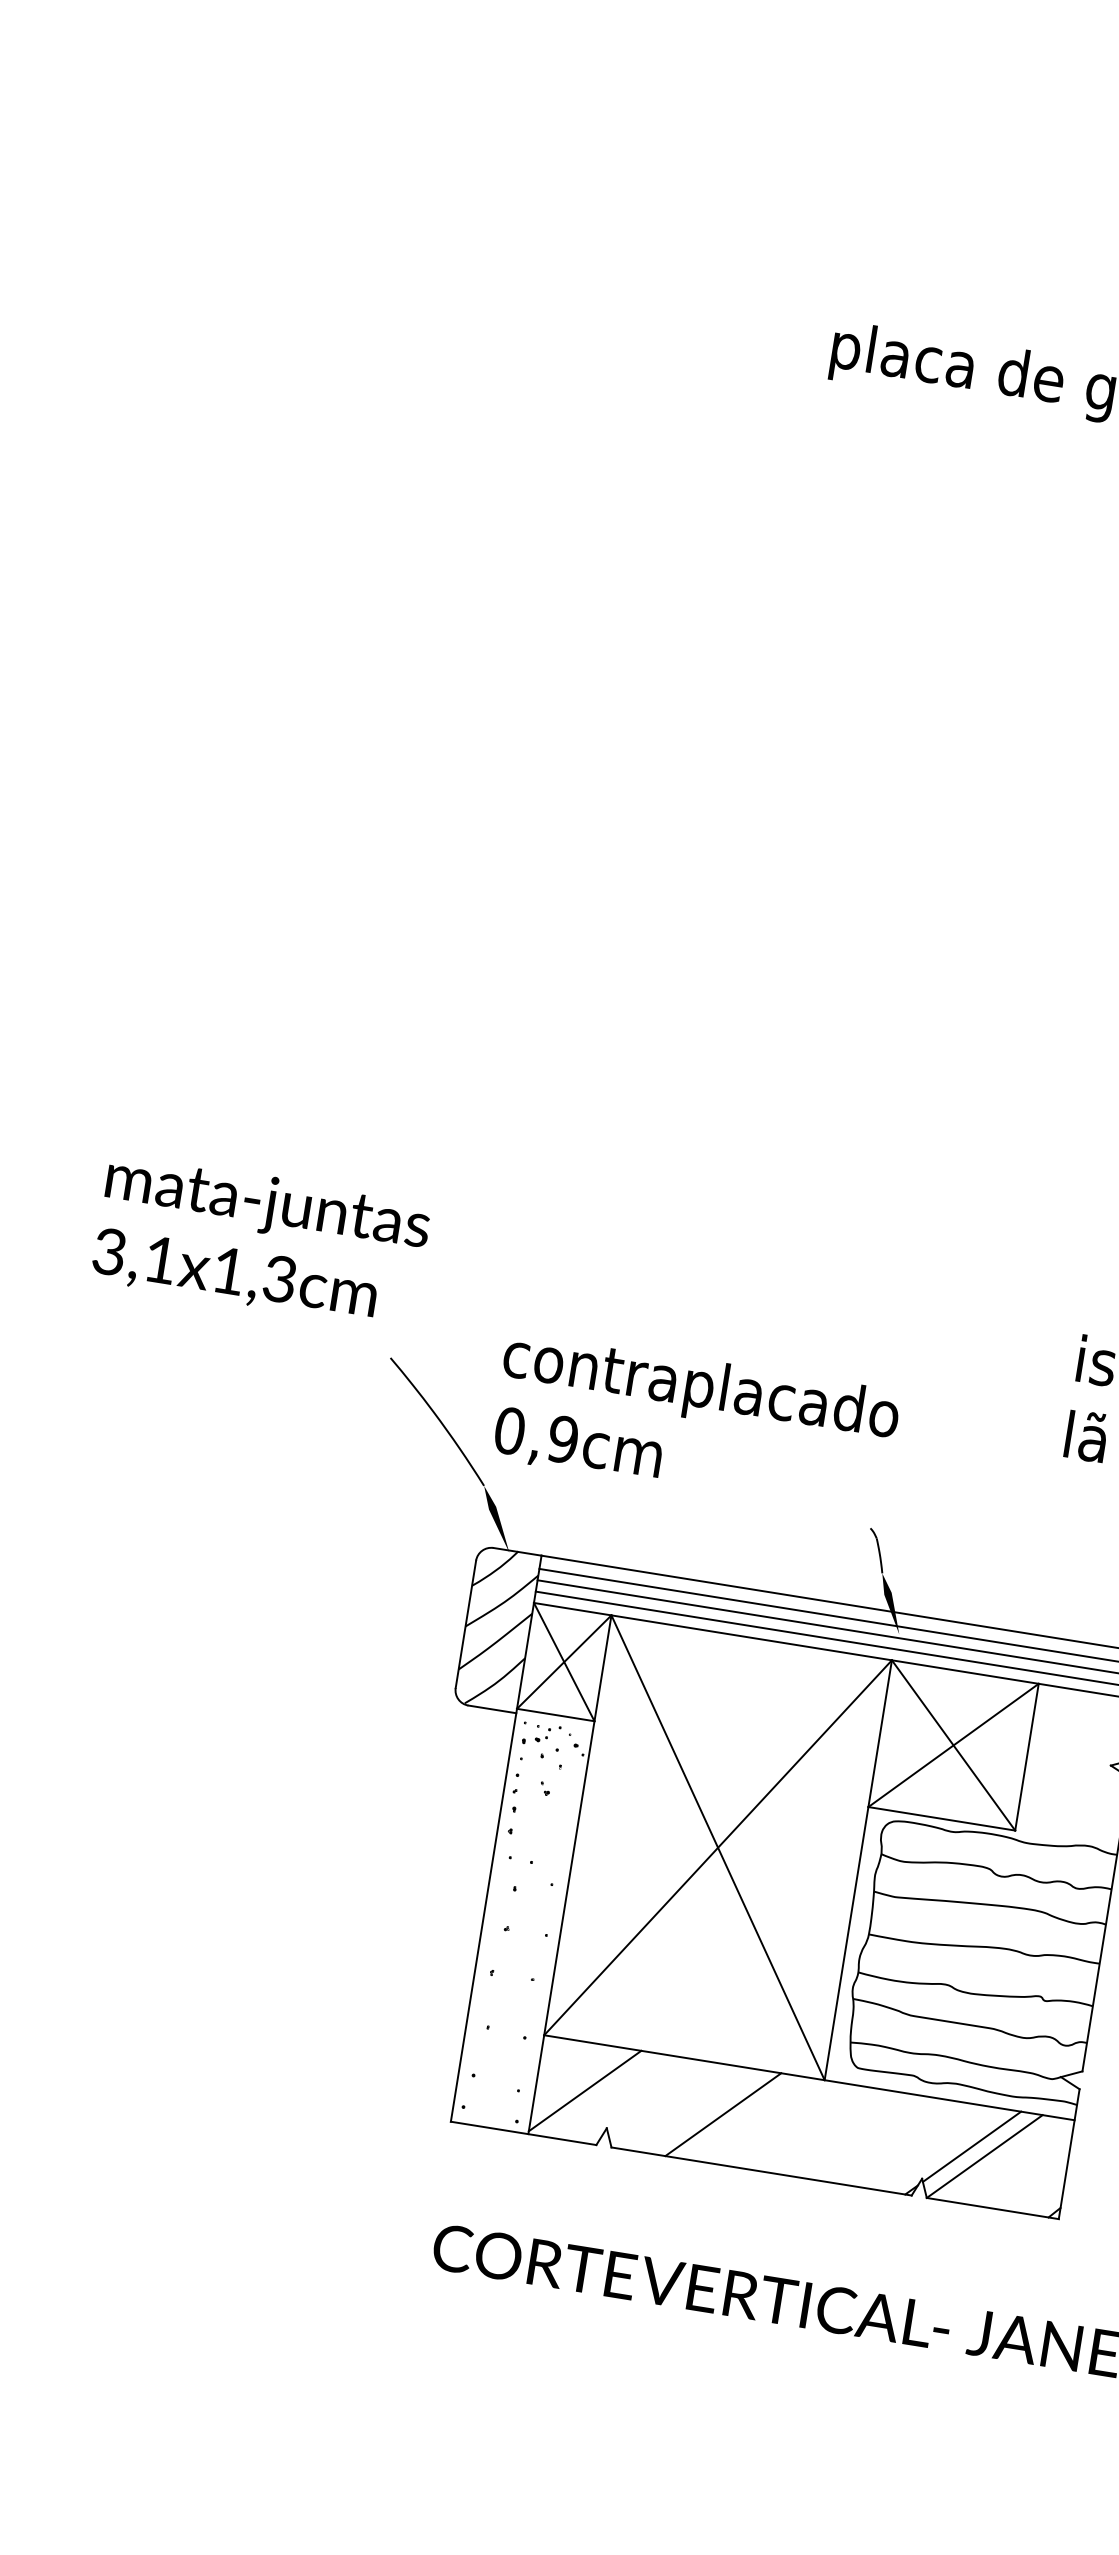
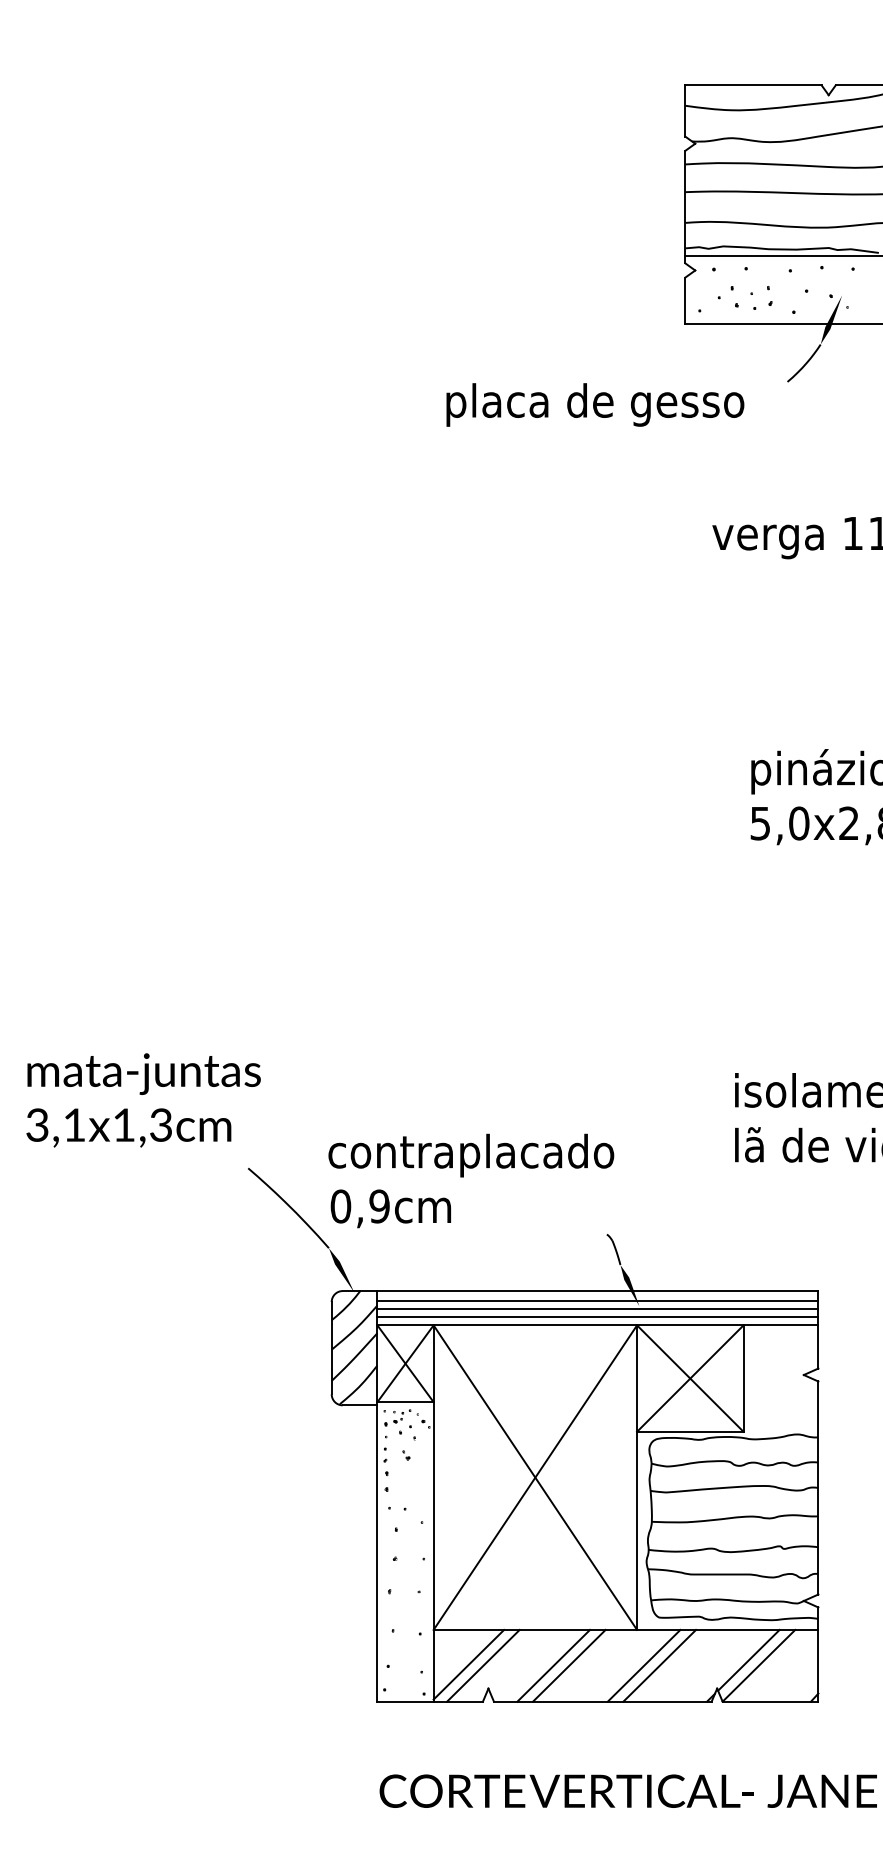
line: (605, 2095) -> (483, 1665), added
line: (701, 2110) -> (553, 1665), added
line: (825, 2130) -> (643, 1665), added
line: (847, 2134) -> (659, 1665), added

